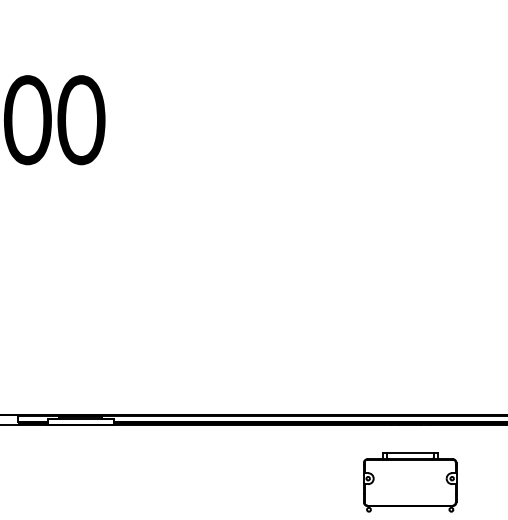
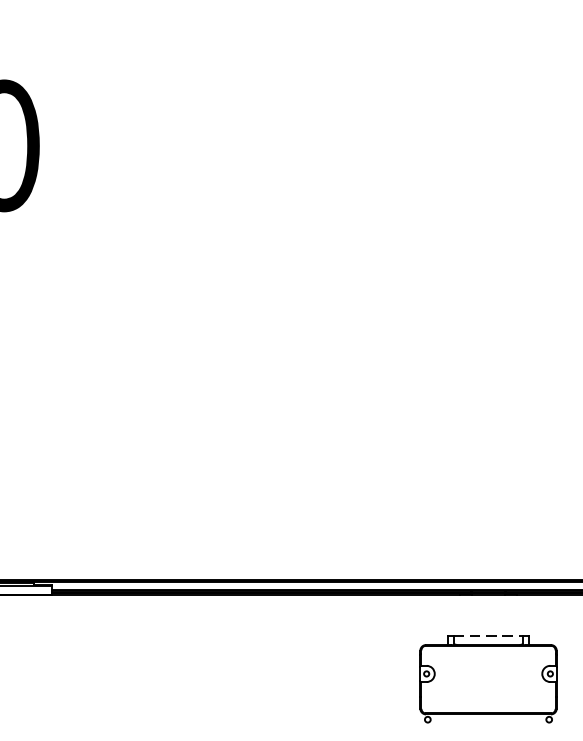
line: (410, 452) -> (488, 635), solid -> dashed

